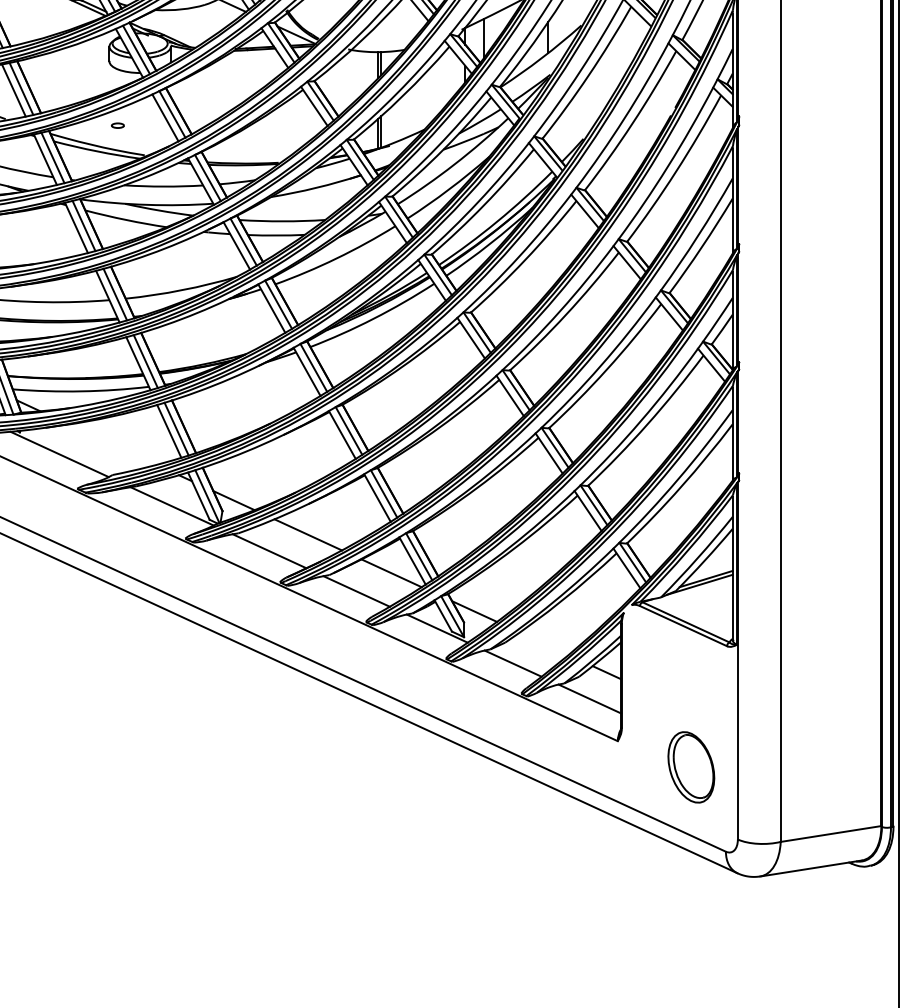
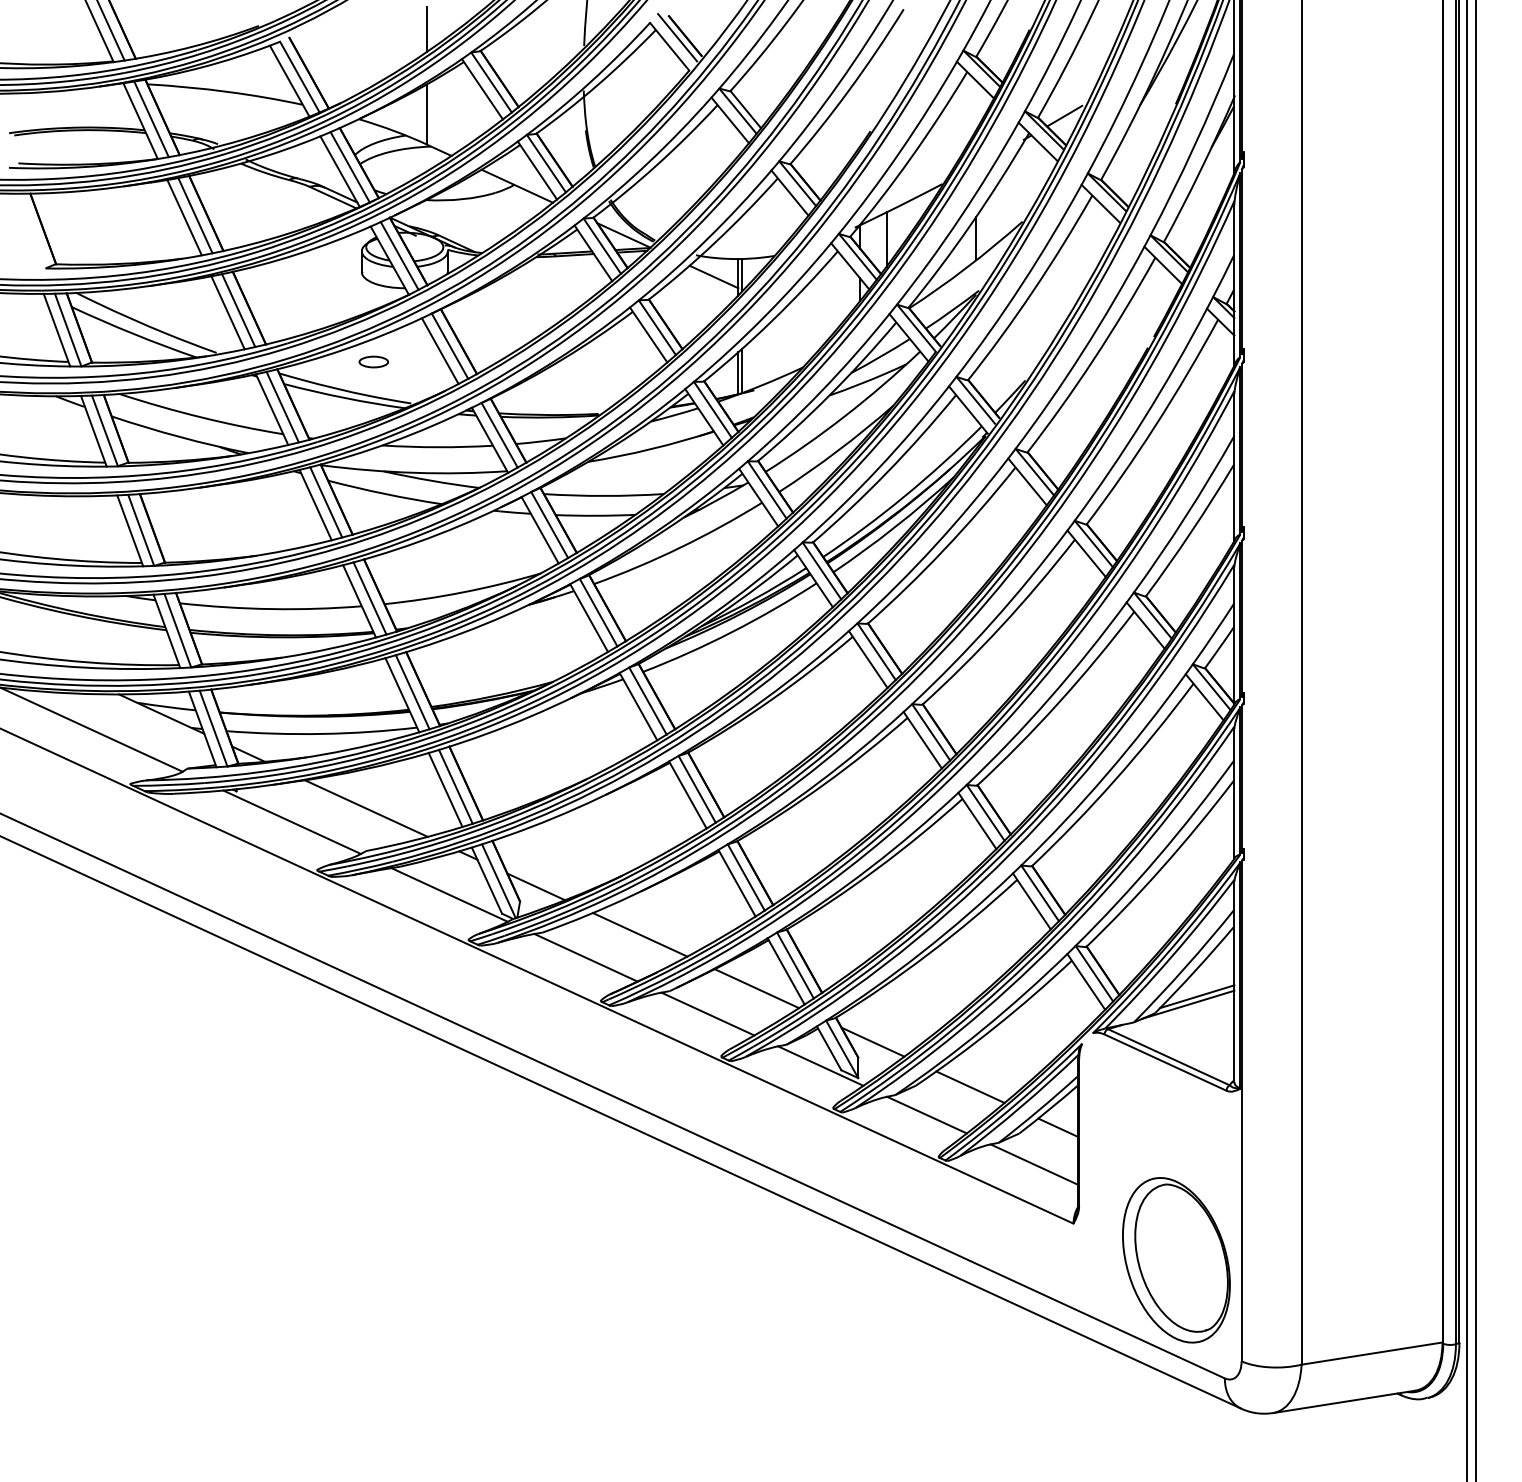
line: (360, 64) -> (713, 276), added
part: (117, 125) -> (373, 361), size x1.67
line: (112, 444) -> (365, 808), added
line: (544, 643) -> (970, 1087), added
part: (691, 767) -> (1176, 1260), size x1.67

